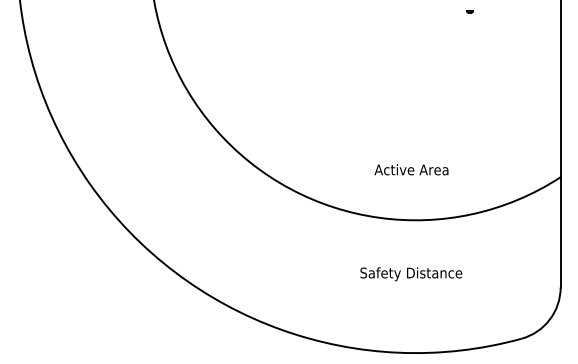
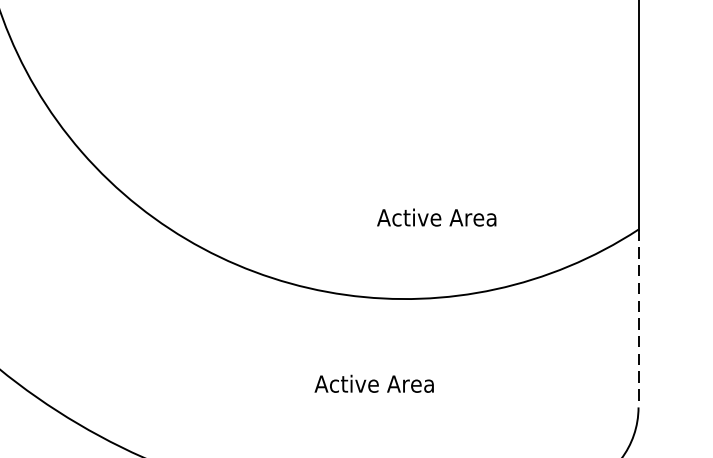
text: (411, 169) -> (436, 217), moved
line: (560, 232) -> (638, 318), solid -> dashed
text: (410, 274) -> (396, 386), Safety Distance -> Active Area

